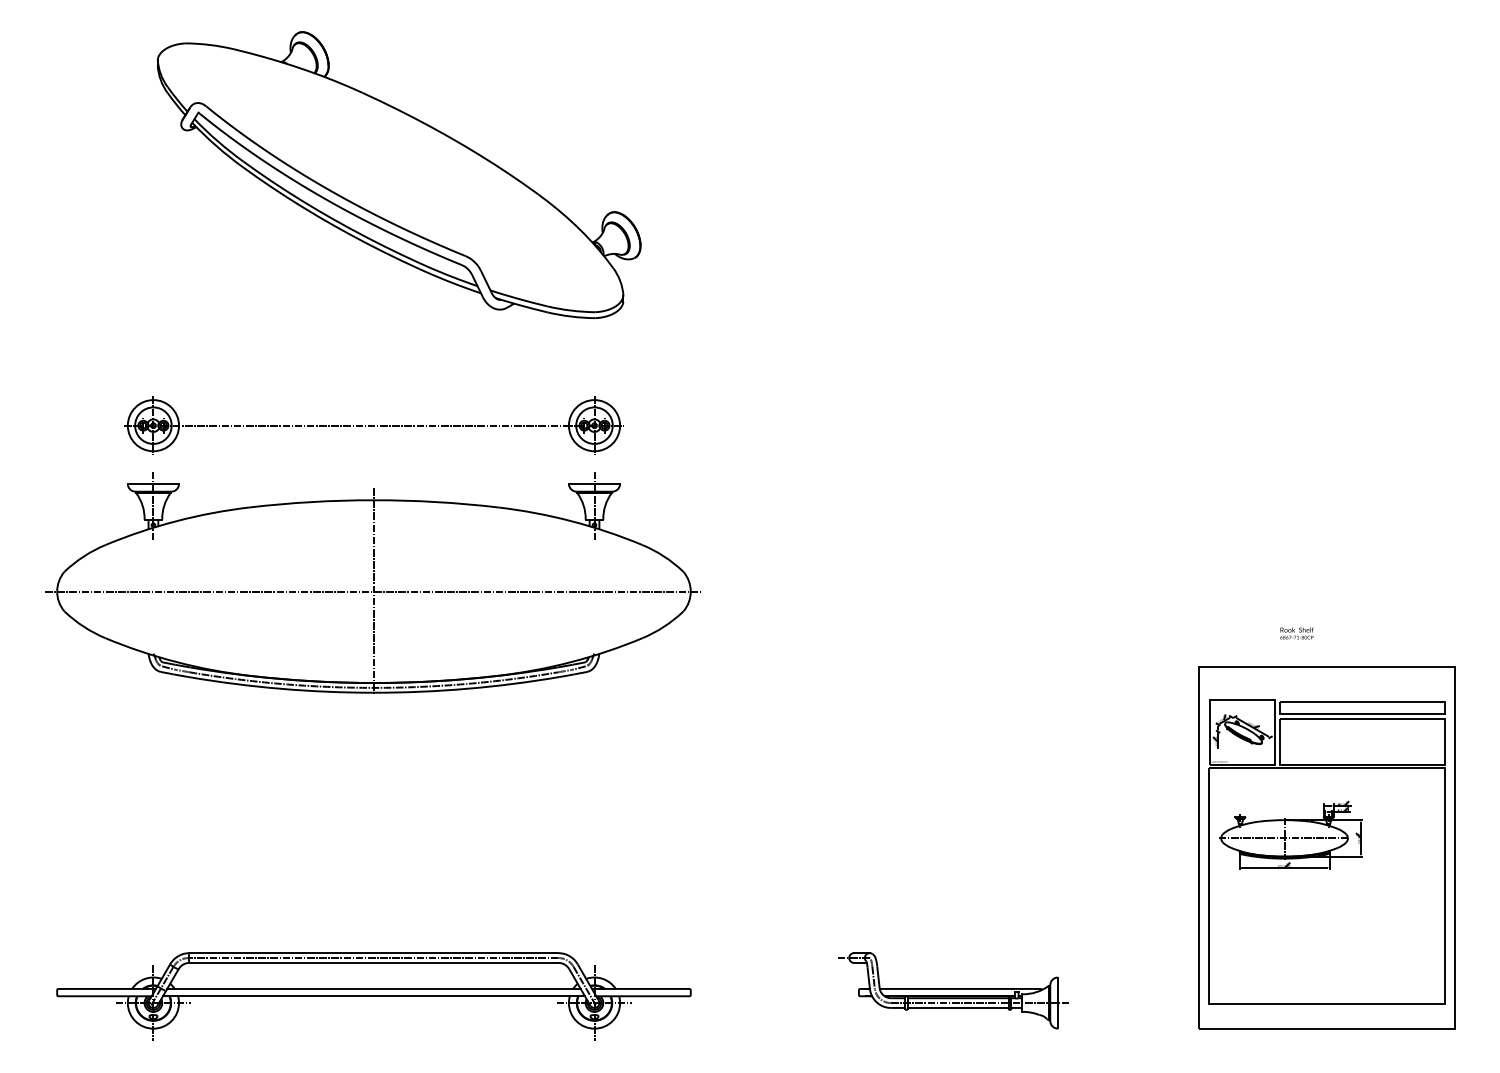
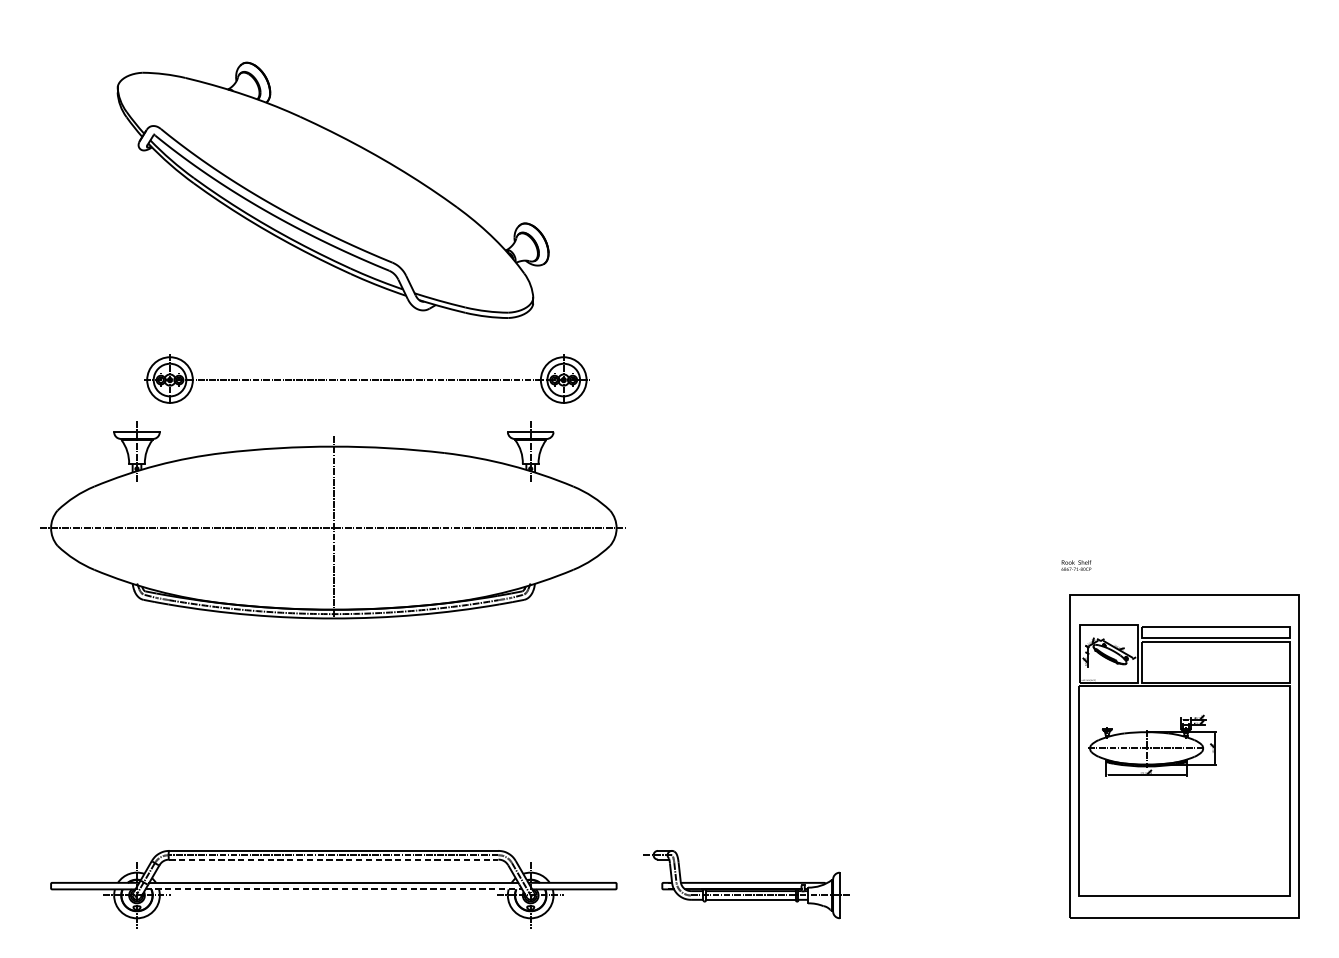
part: (399, 175) -> (333, 190), moved
part: (373, 425) -> (366, 379), moved
text: (1296, 633) -> (1076, 565), moved
line: (374, 962) -> (334, 859), solid -> dashed
part: (953, 990) -> (746, 884), moved
line: (373, 996) -> (333, 889), solid -> dashed

